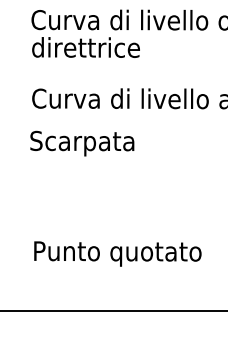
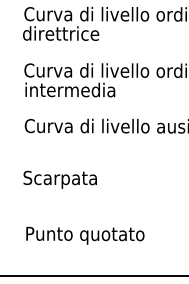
text: (95, 46) -> (69, 89), direttrice -> intermedia
text: (81, 143) -> (59, 179), moved

